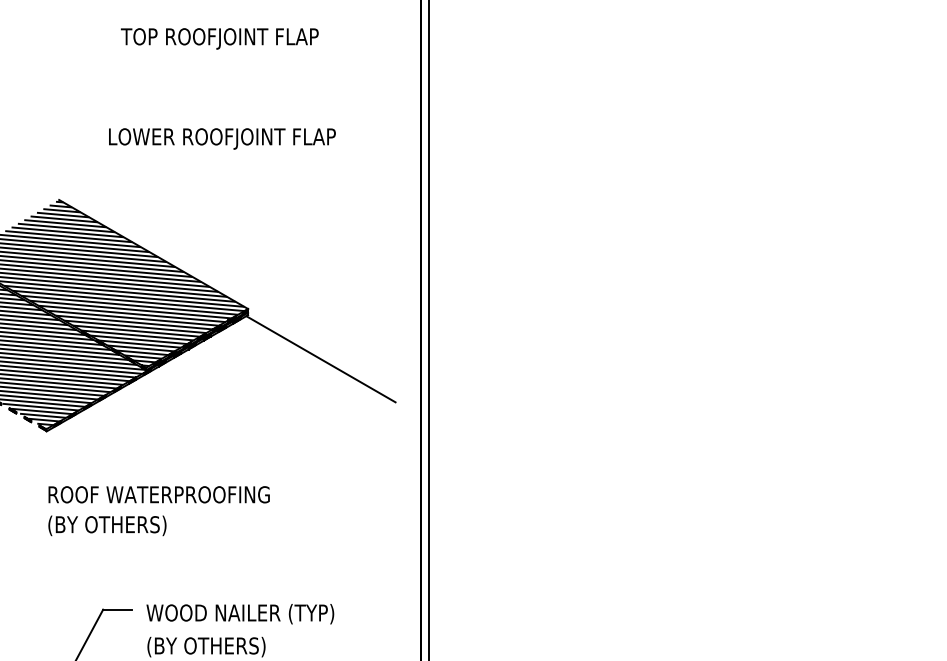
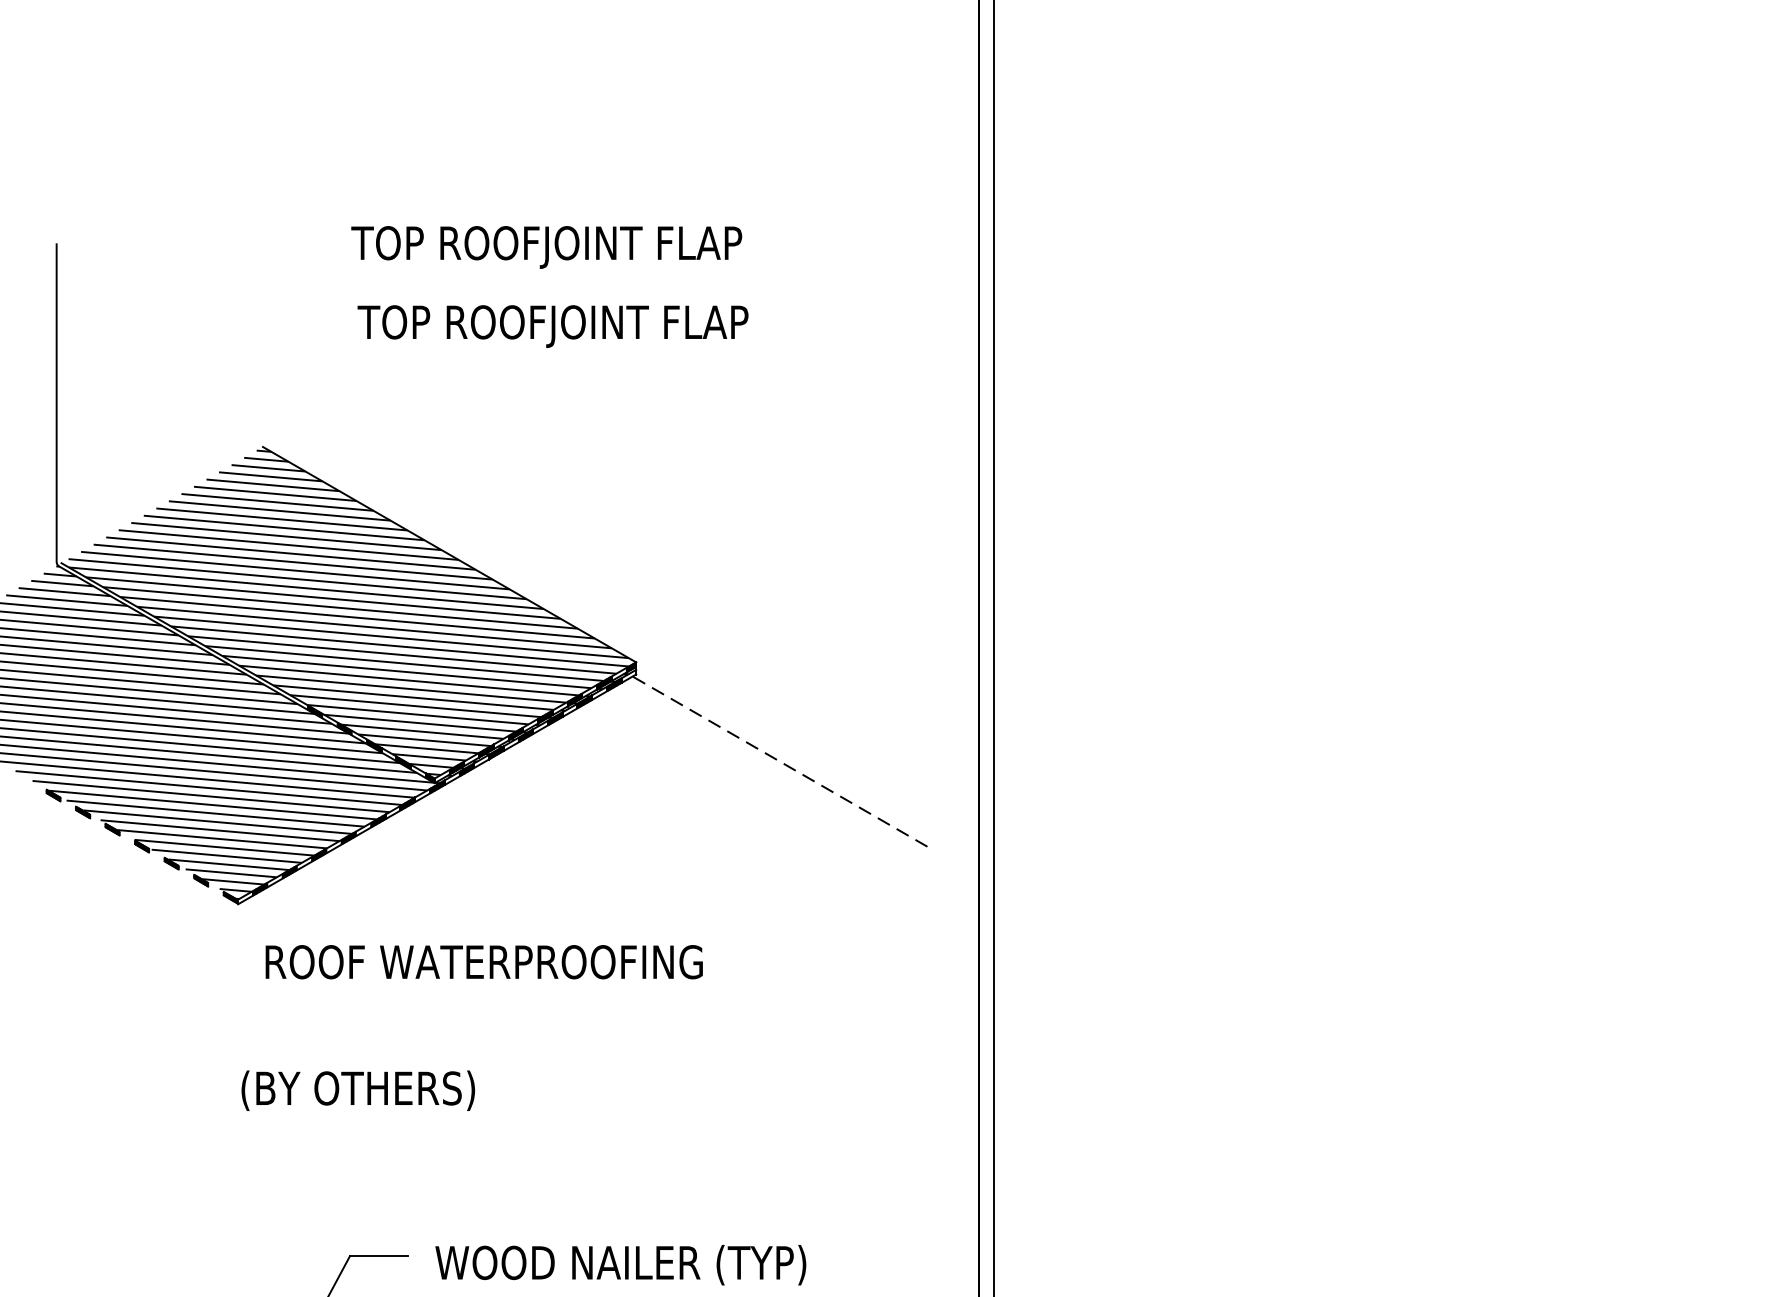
text: (219, 38) -> (546, 246), moved
text: (221, 138) -> (583, 325), LOWER ROOFJOINT FLAP -> TOP ROOFJOINT FLAP
line: (320, 359) -> (779, 762), solid -> dashed
text: (158, 494) -> (482, 961), moved

